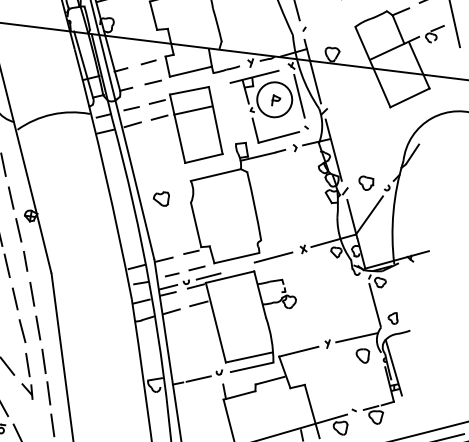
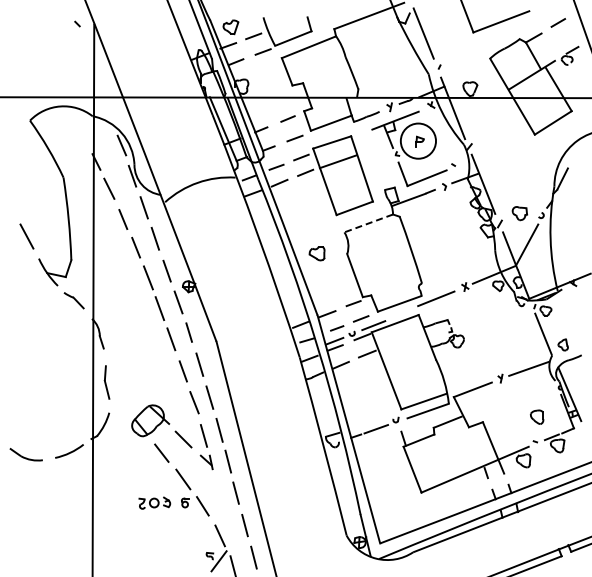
line: (299, 96) -> (442, 134), removed
line: (215, 175) -> (368, 223), solid -> dashed
part: (363, 355) -> (537, 416), moved

